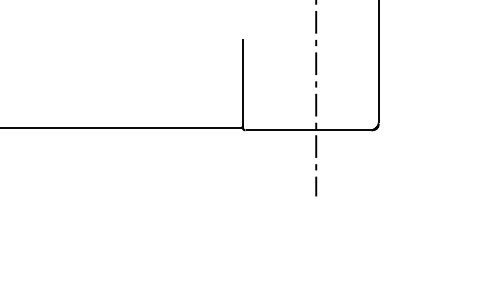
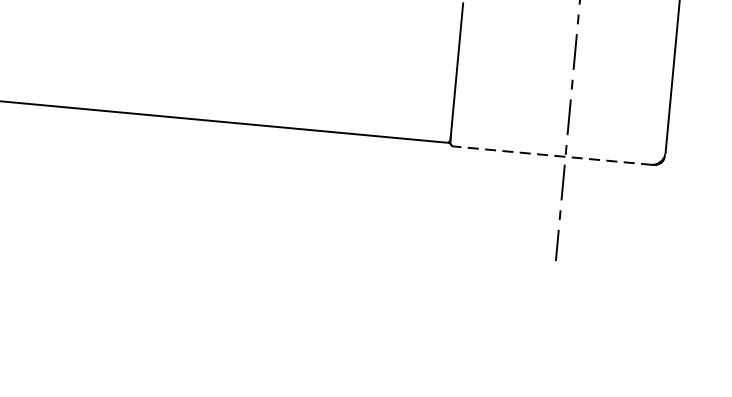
line: (308, 130) -> (553, 156), solid -> dashed

